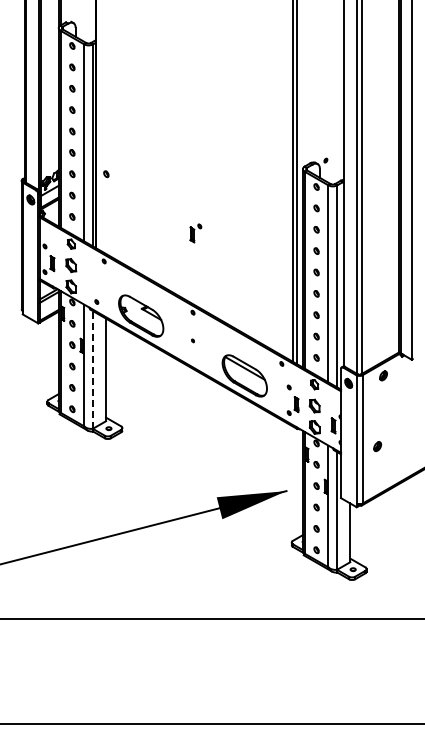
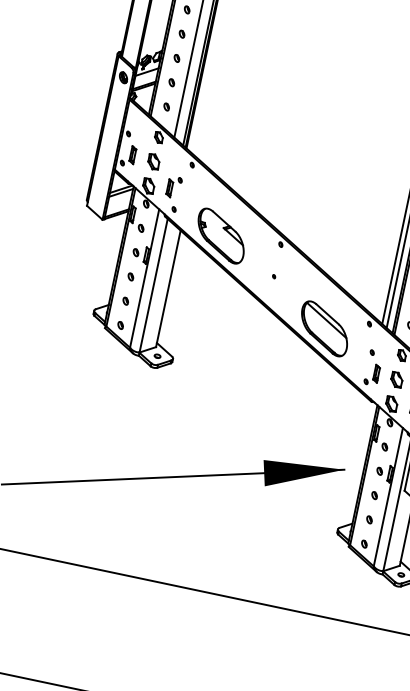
part: (106, 174) -> (215, 66), removed
part: (195, 233) -> (173, 187), moved
line: (93, 369) -> (154, 285), dashed -> solid

